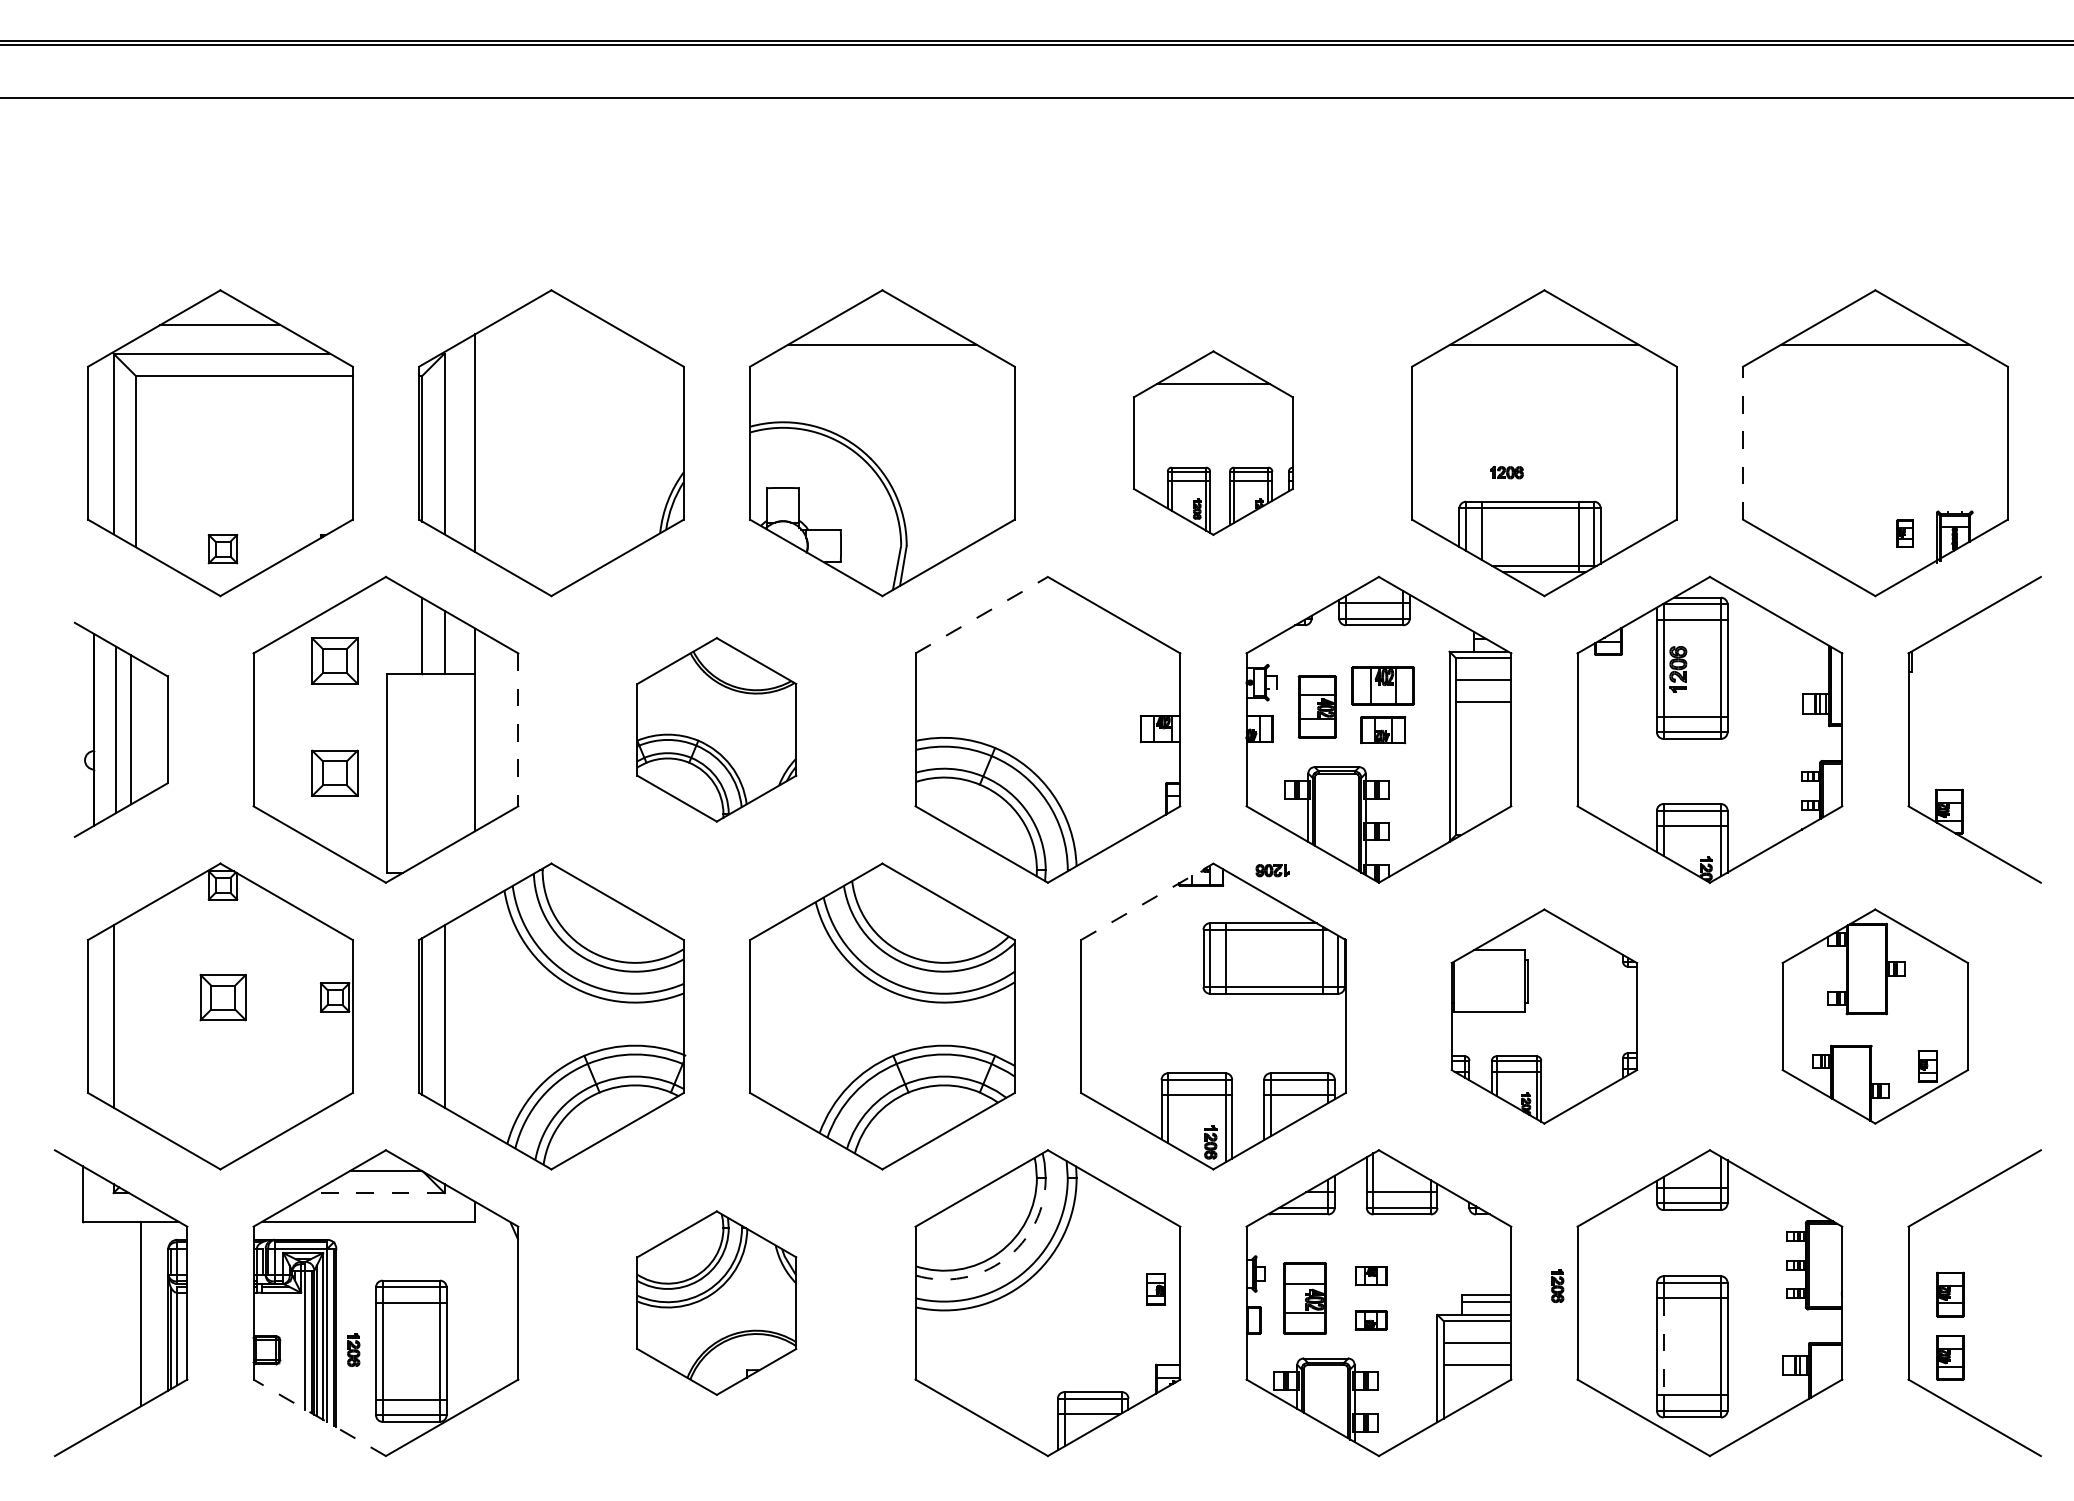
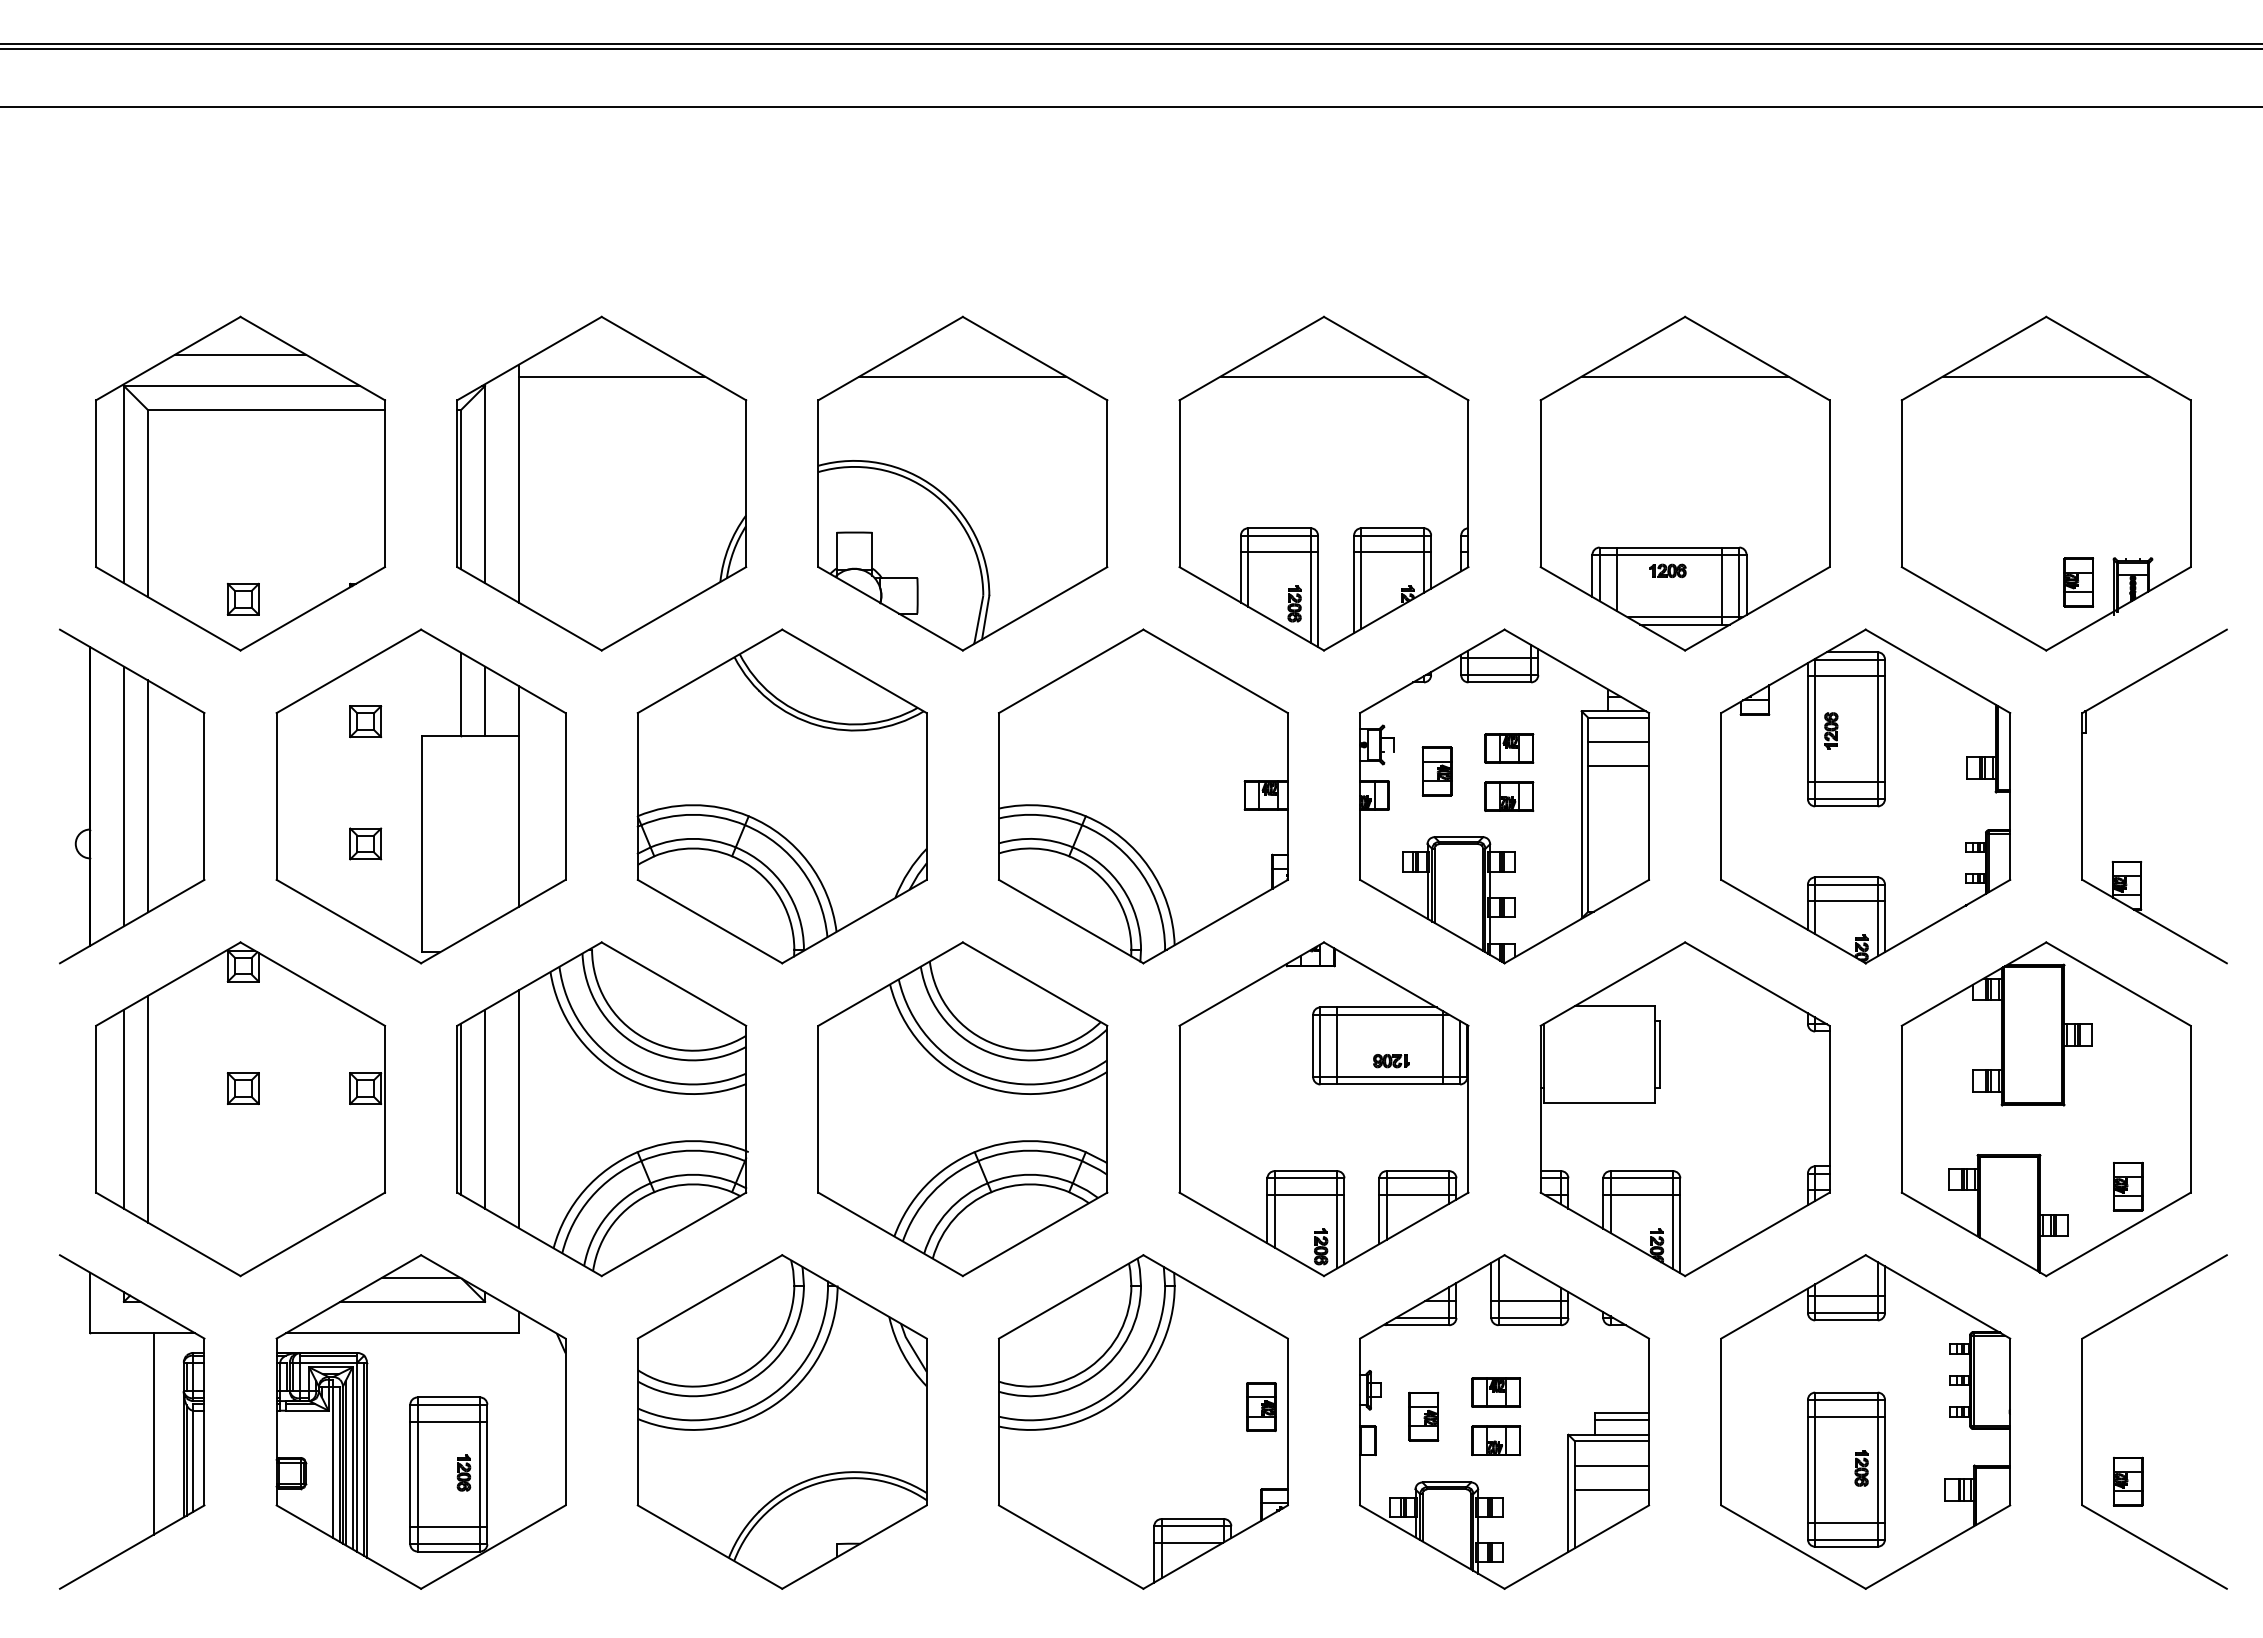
line: (560, 344) -> (611, 376), added
part: (1212, 443) -> (1323, 483), size x1.67
line: (1742, 443) -> (1901, 483), dashed -> solid
part: (1506, 472) -> (1667, 570), moved
part: (1904, 533) -> (2078, 582), size x1.67
line: (982, 615) -> (1071, 671), dashed -> solid
part: (334, 661) -> (365, 721), size x0.62
part: (1678, 669) -> (1831, 730), size x0.71
part: (1383, 685) -> (1509, 748), size x0.71
part: (1316, 706) -> (1436, 771), size x0.71
part: (121, 729) -> (132, 796), size x1.43
line: (518, 729) -> (565, 796), dashed -> solid
part: (716, 729) -> (781, 796), size x1.67
part: (334, 772) -> (365, 843), size x0.62
part: (1272, 871) -> (1391, 1061), moved
line: (1147, 901) -> (1252, 983), dashed -> solid
part: (222, 997) -> (242, 1088), size x0.62
line: (136, 1015) -> (148, 1108), added
line: (475, 1016) -> (518, 1109), added
part: (1543, 1016) -> (1684, 1109), size x1.43
part: (1874, 1016) -> (2045, 1109), size x1.43
line: (378, 1192) -> (412, 1301), dashed -> solid
arc: (1004, 1259) -> (1096, 1374), dashed -> solid
part: (1370, 1276) -> (1495, 1392), size x1.43
part: (1557, 1286) -> (1861, 1468), moved
part: (1156, 1288) -> (1261, 1406), size x1.43
part: (1950, 1294) -> (2128, 1412), removed
part: (1304, 1298) -> (1423, 1416), size x0.62
part: (716, 1302) -> (781, 1421), size x1.67
part: (1370, 1320) -> (1495, 1440), size x1.43
line: (1663, 1346) -> (1815, 1469), dashed -> solid
part: (353, 1349) -> (463, 1472), moved
line: (319, 1417) -> (348, 1546), dashed -> solid

